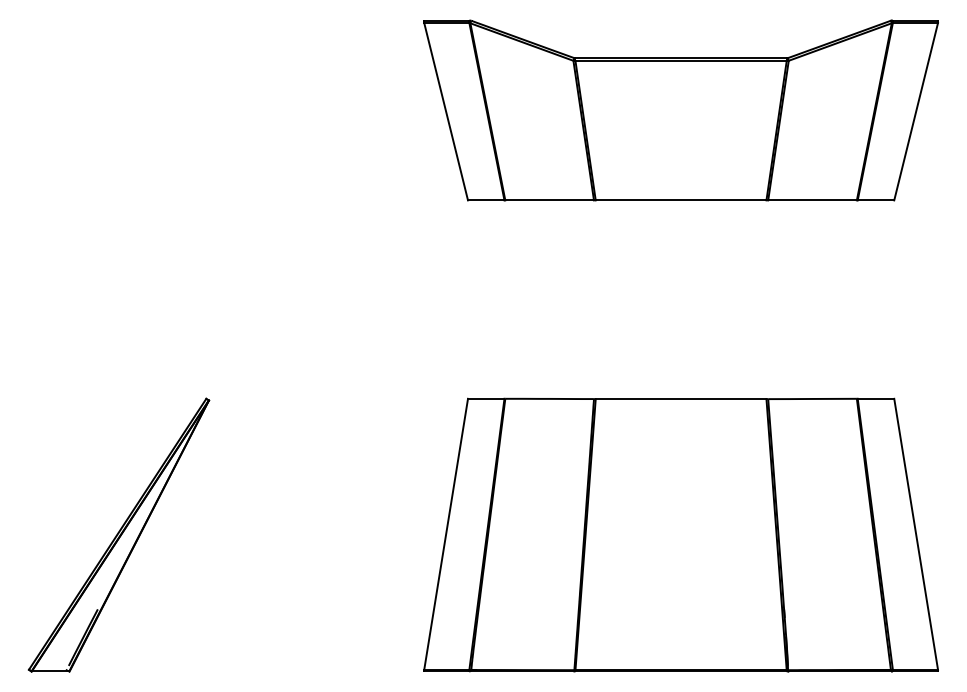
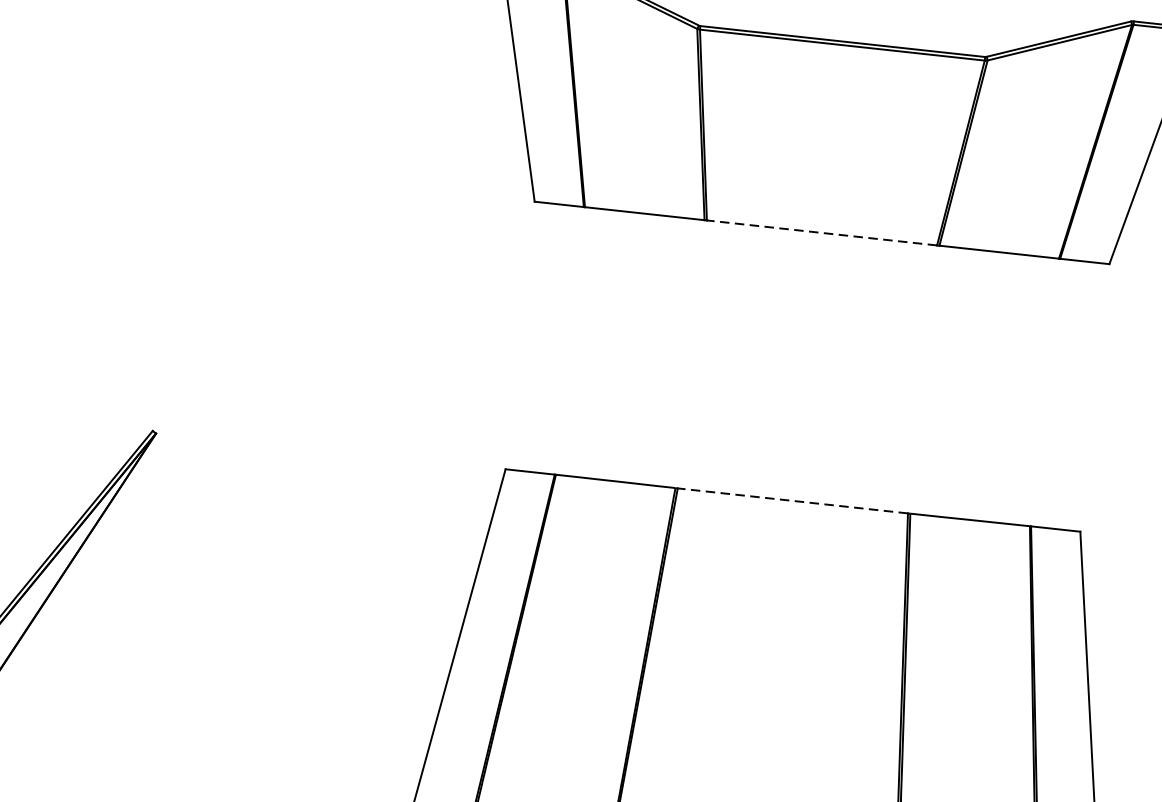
line: (680, 200) -> (821, 232), solid -> dashed
line: (680, 399) -> (792, 501), solid -> dashed

